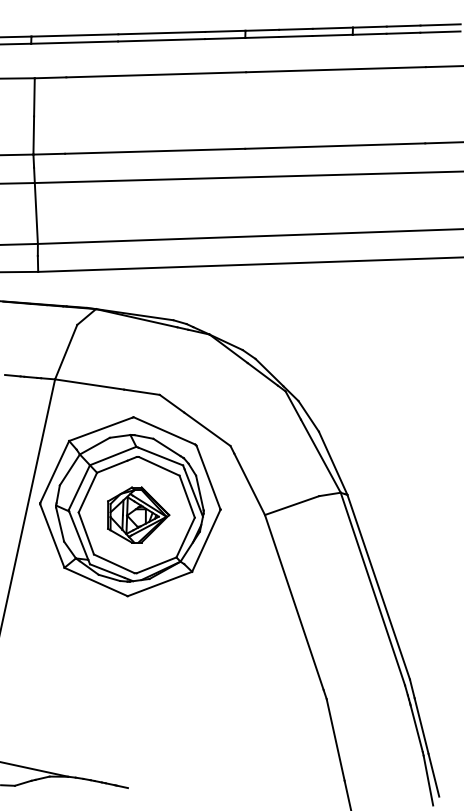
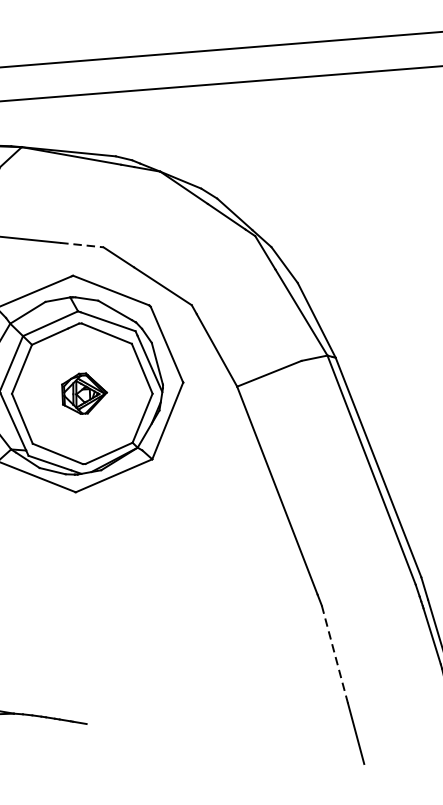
line: (142, 392) -> (82, 245), solid -> dashed
part: (138, 514) -> (84, 392), size x0.6
line: (335, 739) -> (334, 653), solid -> dashed

